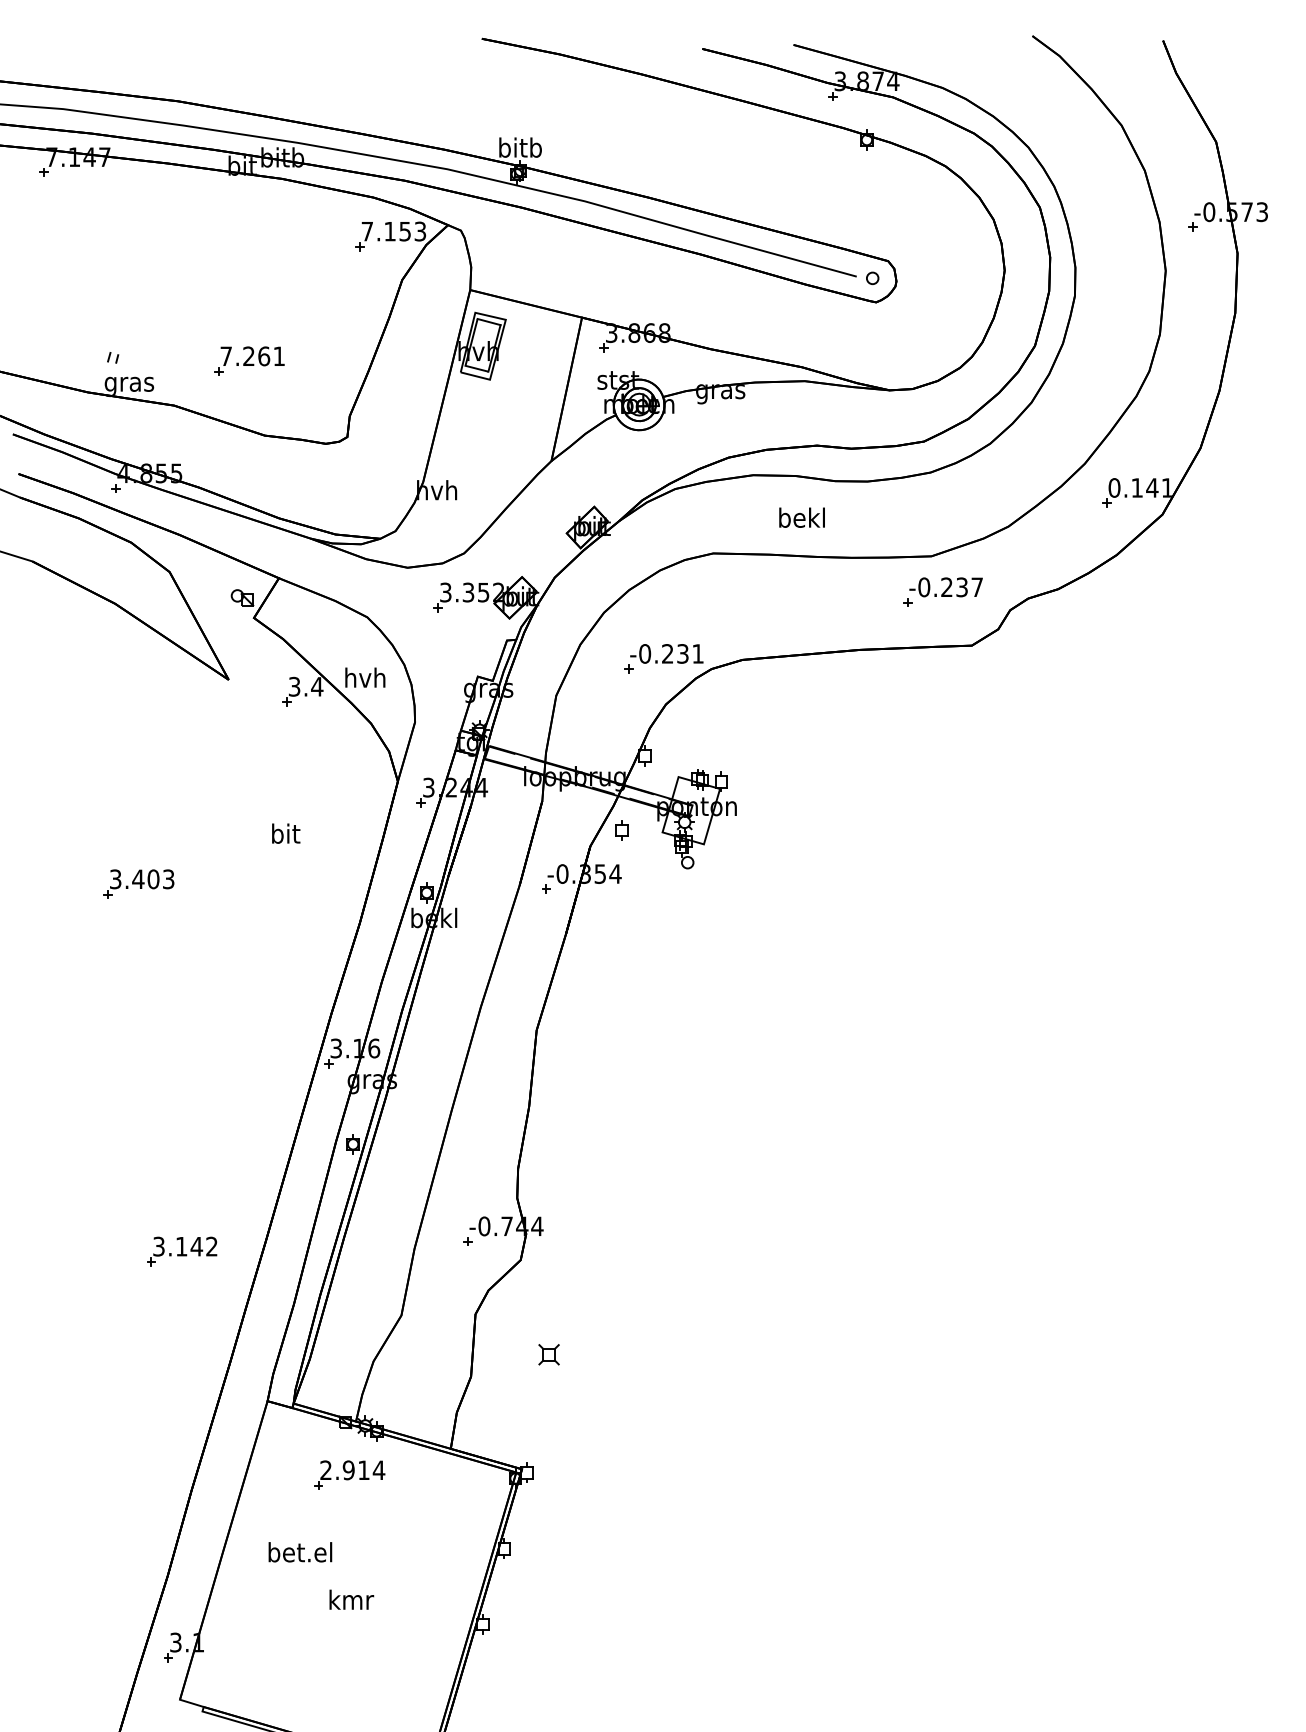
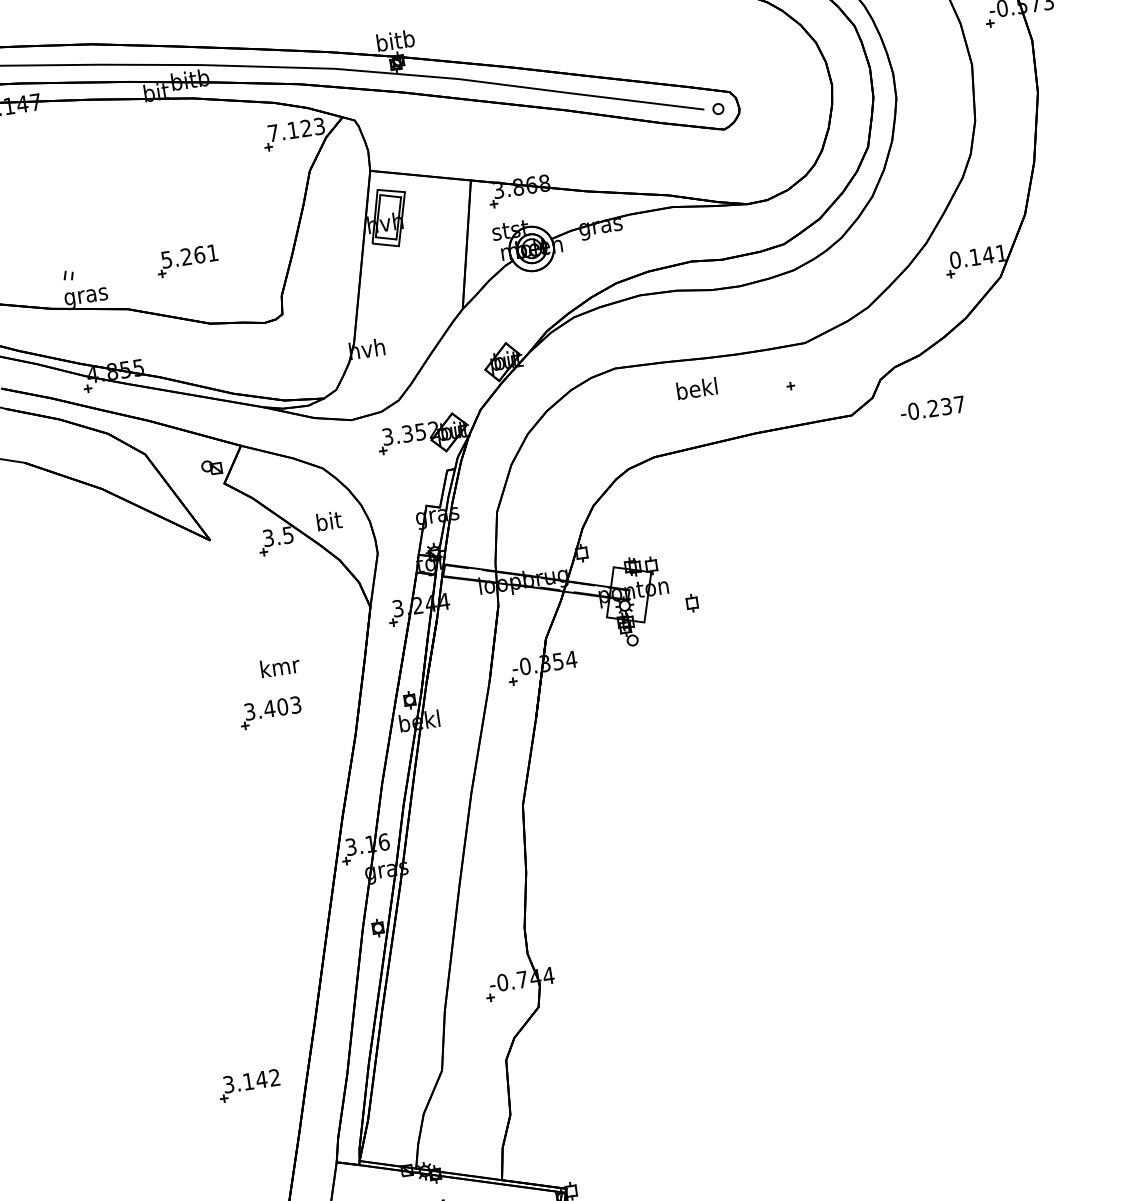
text: (404, 231) -> (305, 128), 7.153 -> 7.123
text: (225, 356) -> (166, 259), 7.261 -> 5.261
text: (801, 517) -> (696, 388), moved
text: (945, 587) -> (932, 408), moved
part: (663, 658) -> (585, 466), removed
text: (365, 677) -> (328, 520), hvh -> bit
text: (317, 686) -> (288, 534), 3.4 -> 3.5
part: (621, 830) -> (691, 603), moved
text: (286, 833) -> (280, 666), bit -> kmr
part: (138, 883) -> (270, 712), moved
part: (182, 1251) -> (249, 1085), moved
part: (548, 1354) -> (574, 1085), removed

